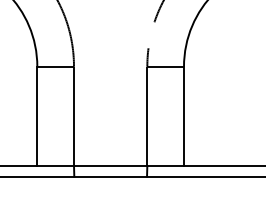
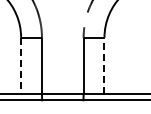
line: (184, 115) -> (104, 65), solid -> dashed
line: (37, 117) -> (21, 66), solid -> dashed

